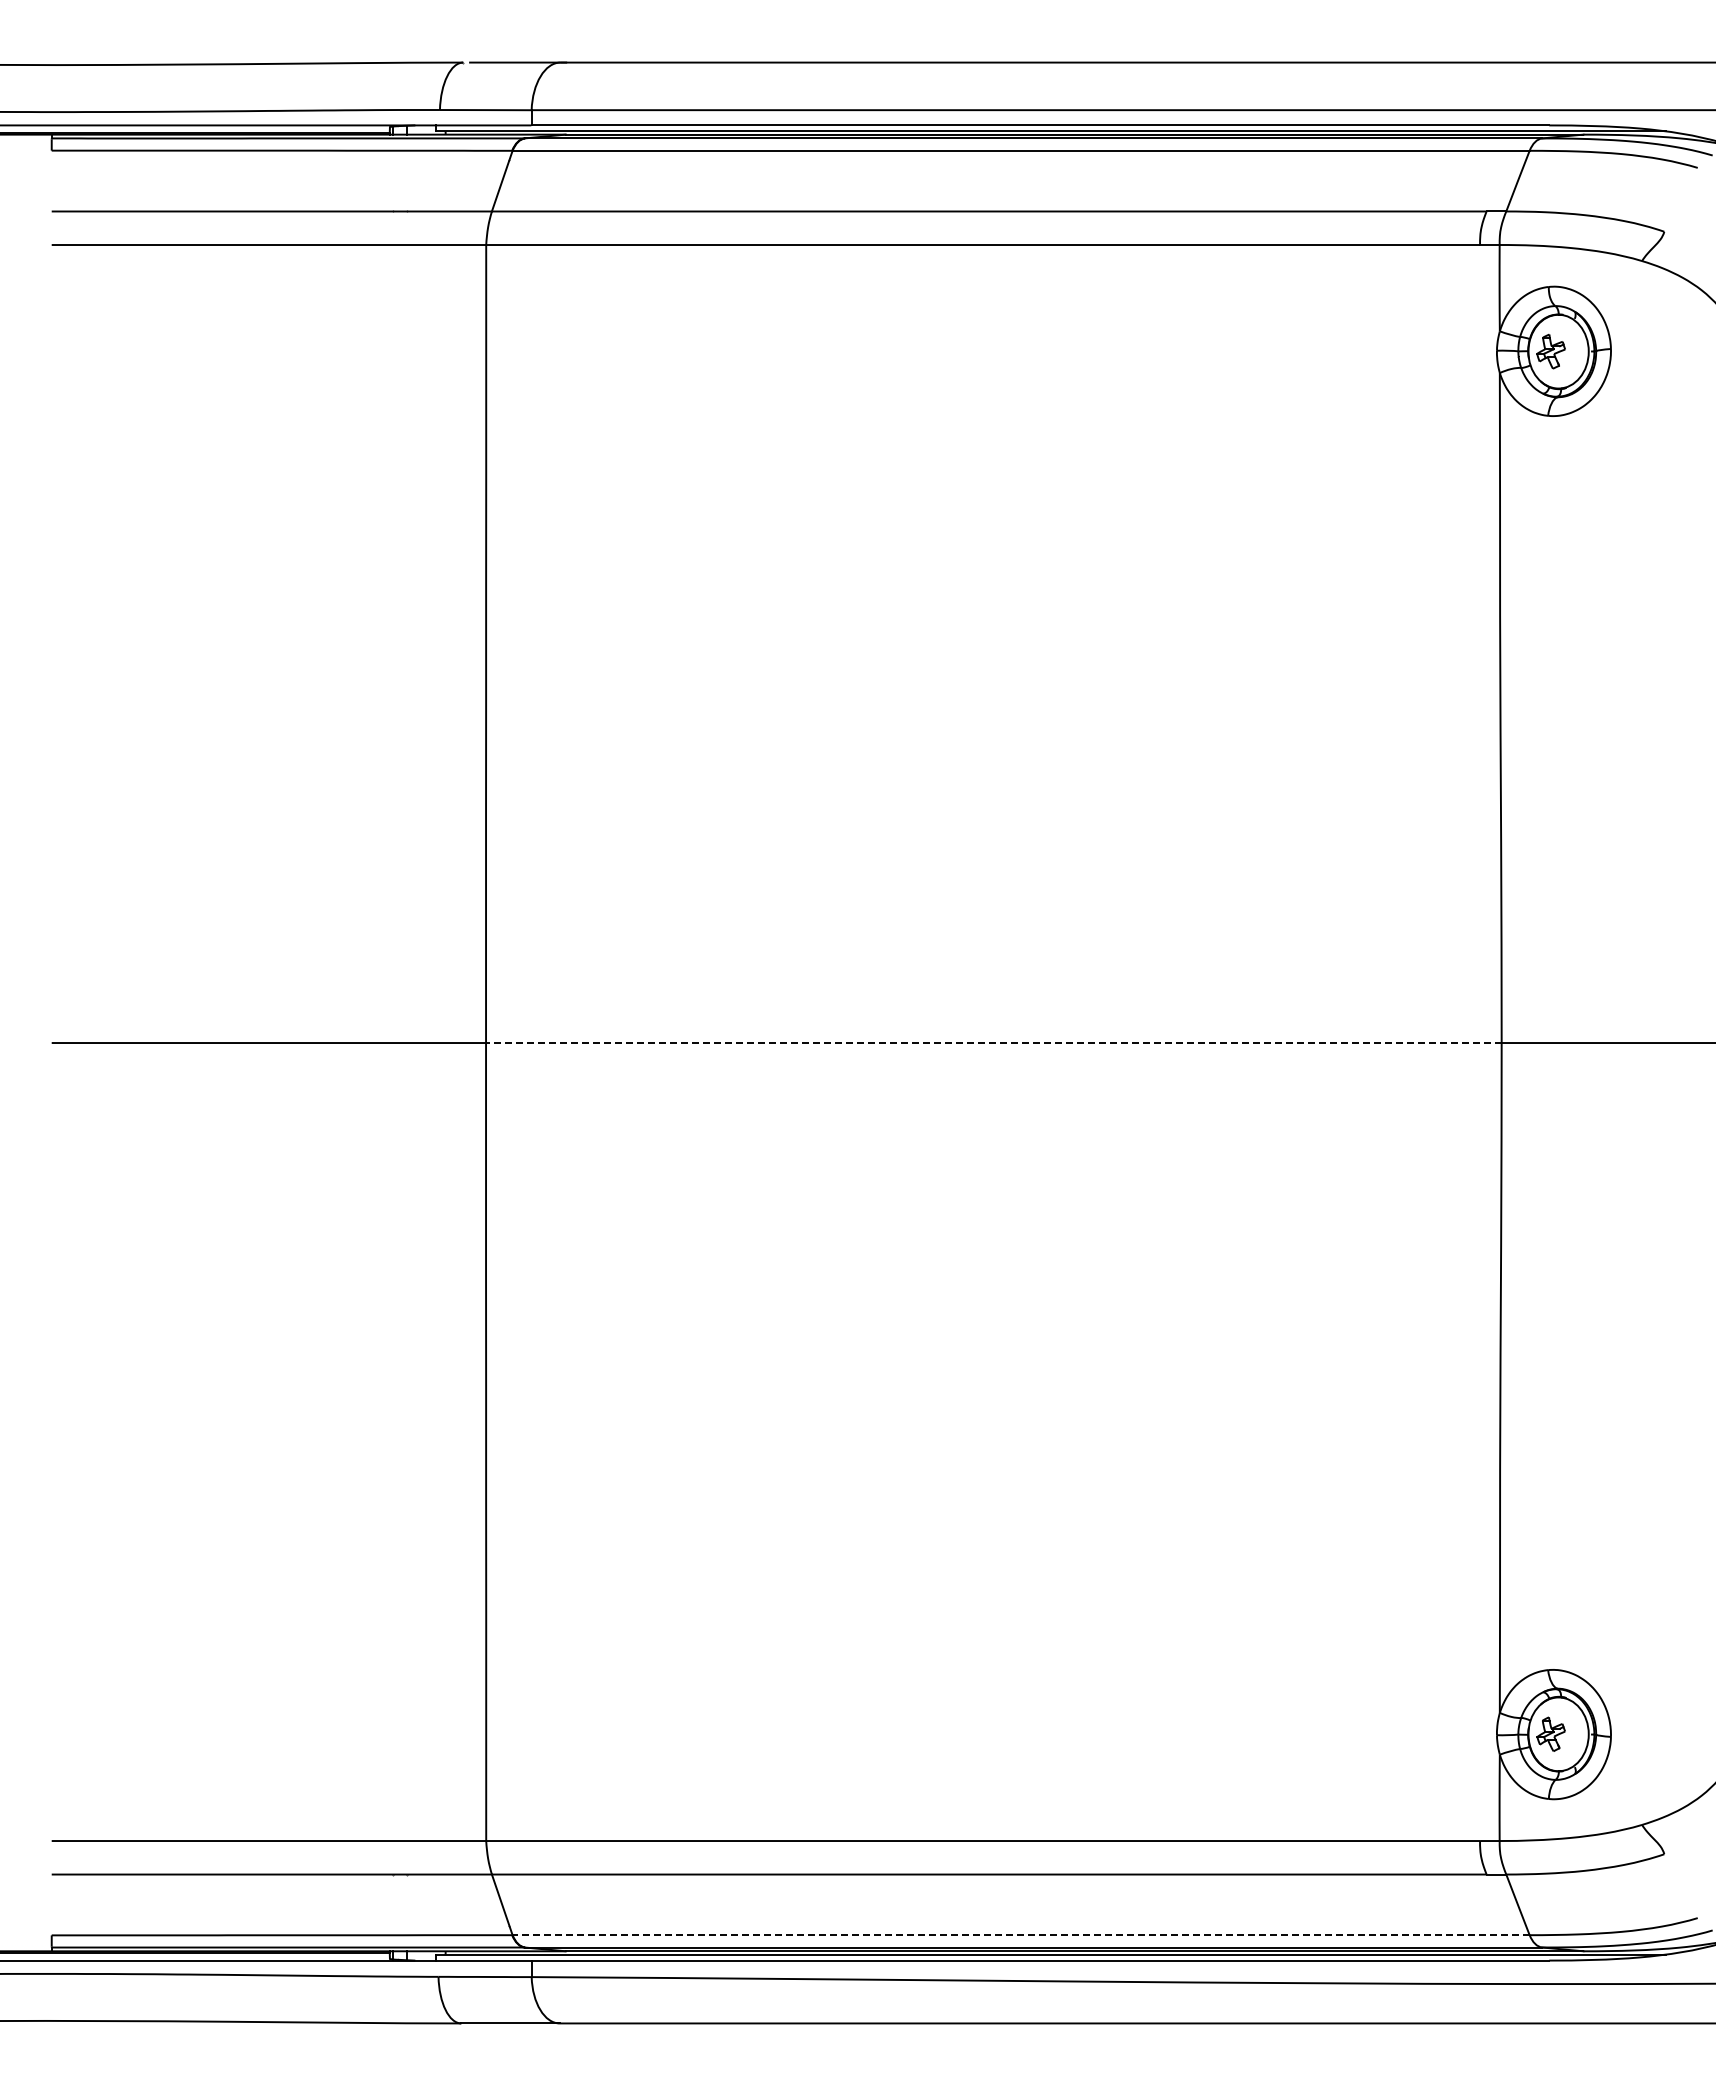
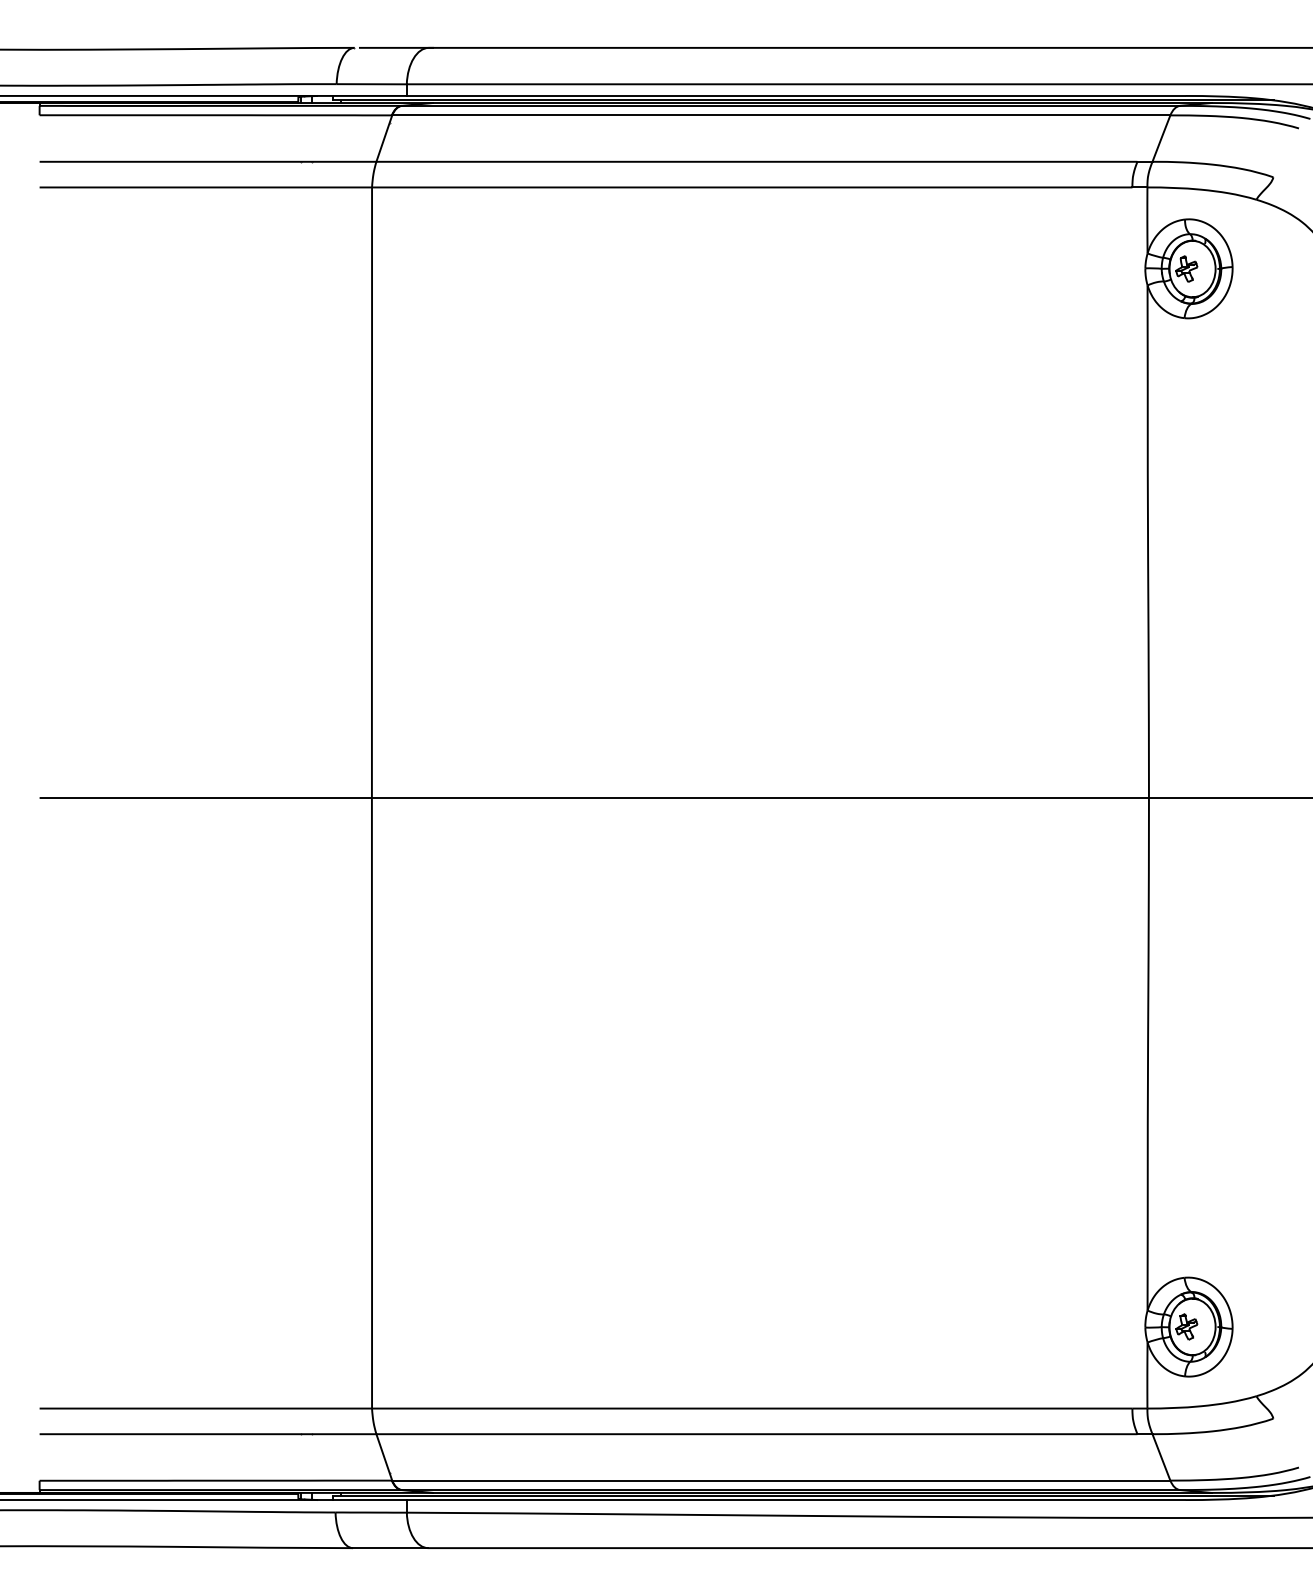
line: (993, 1043) -> (760, 798), dashed -> solid
line: (1021, 1935) -> (781, 1480), dashed -> solid

